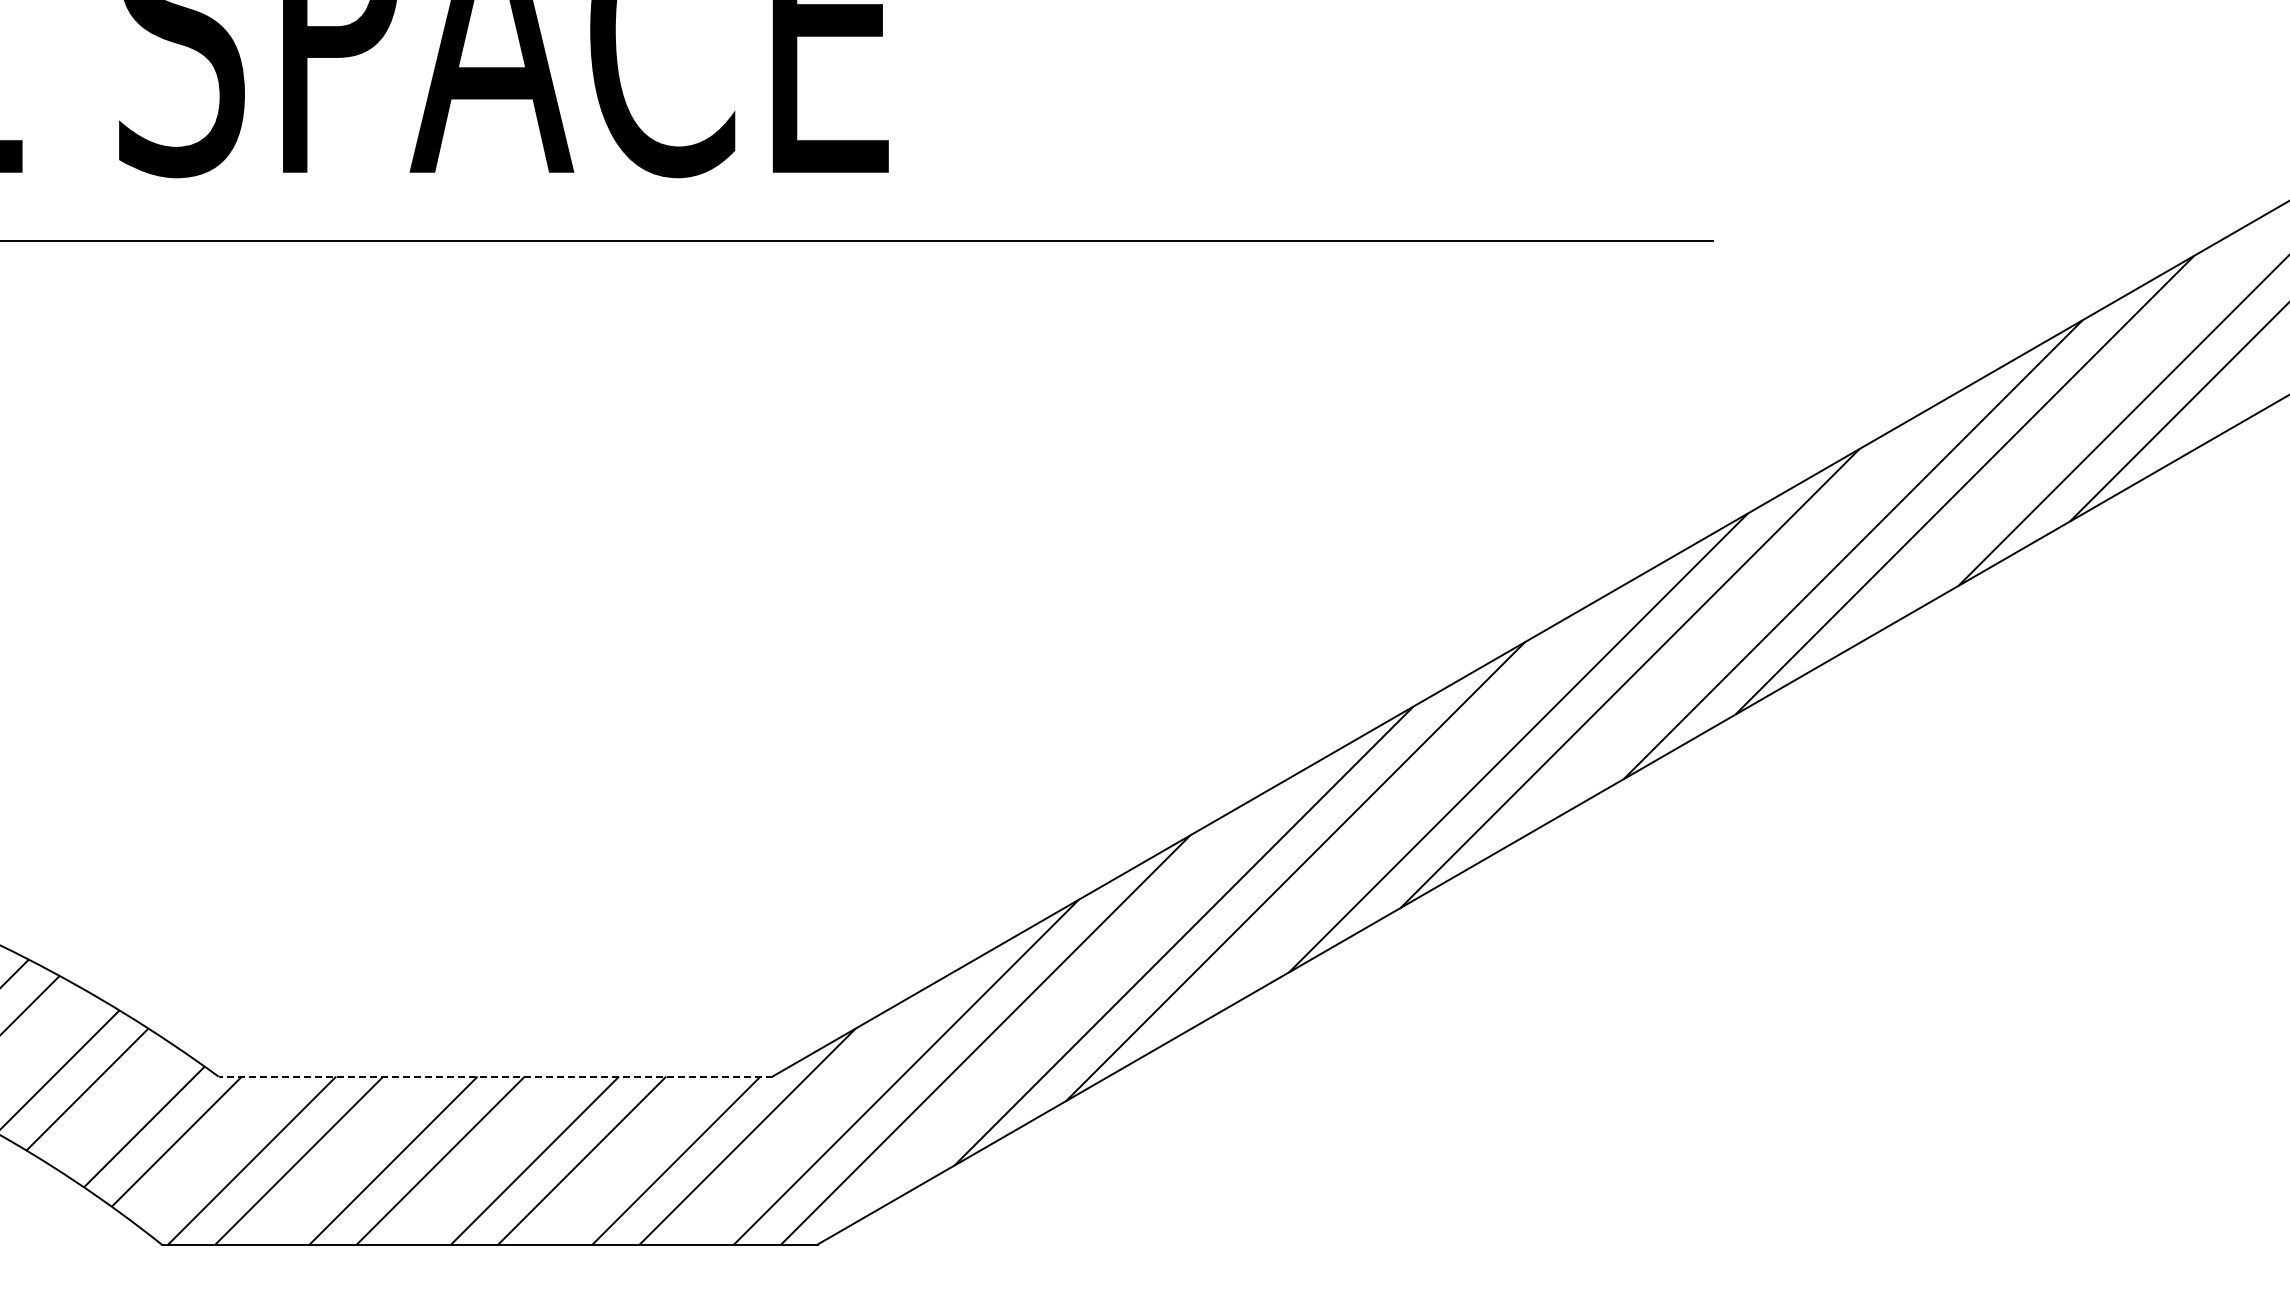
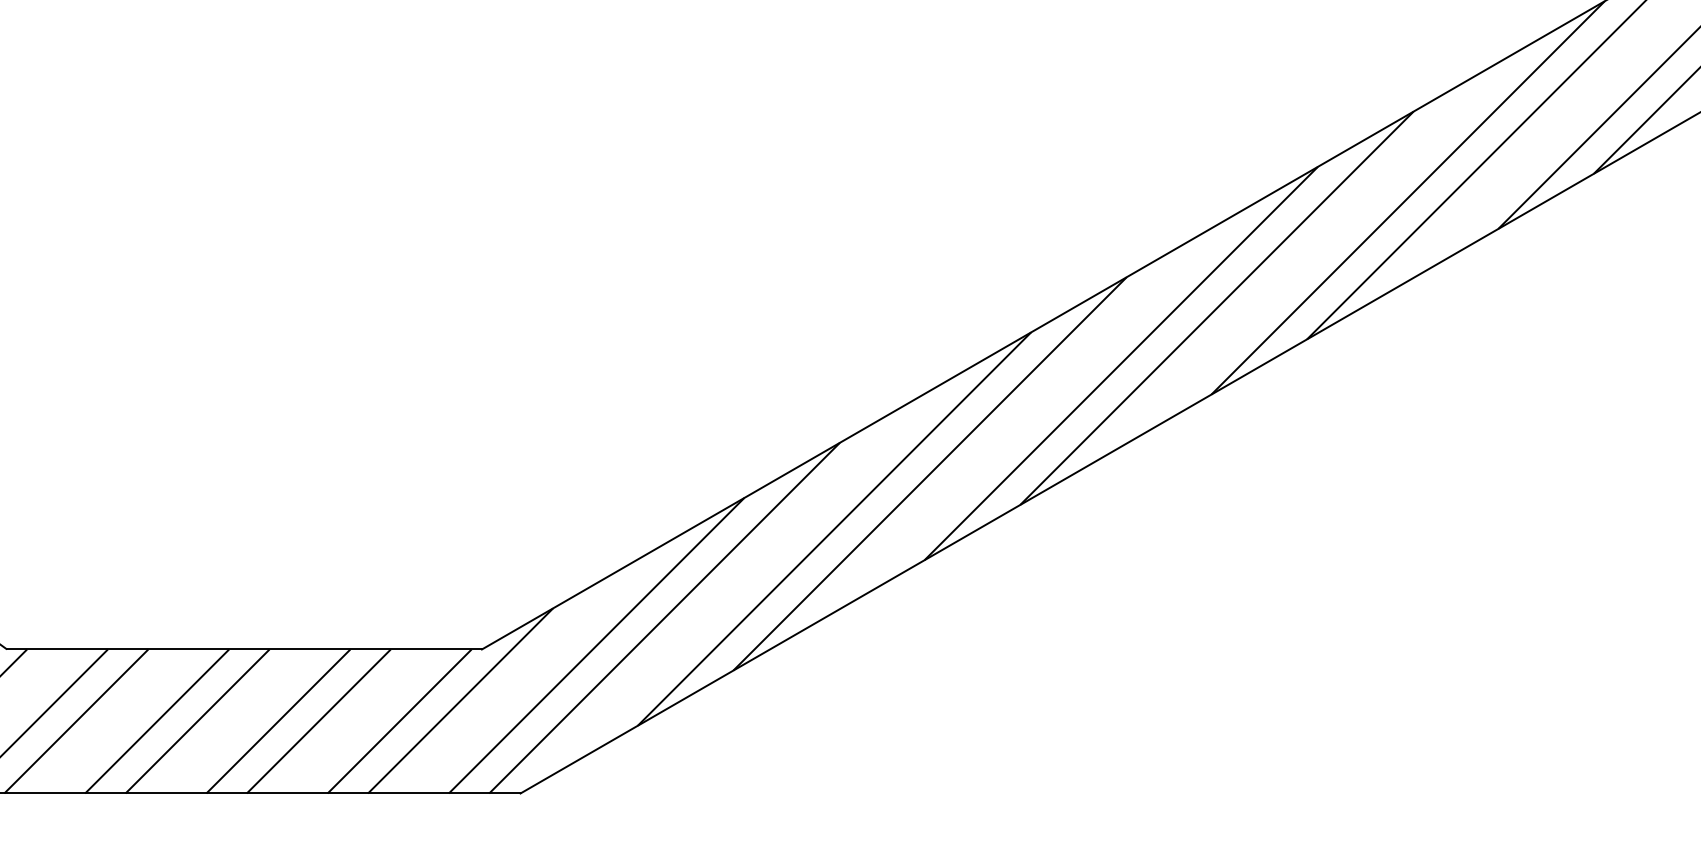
line: (495, 1076) -> (244, 649), dashed -> solid

